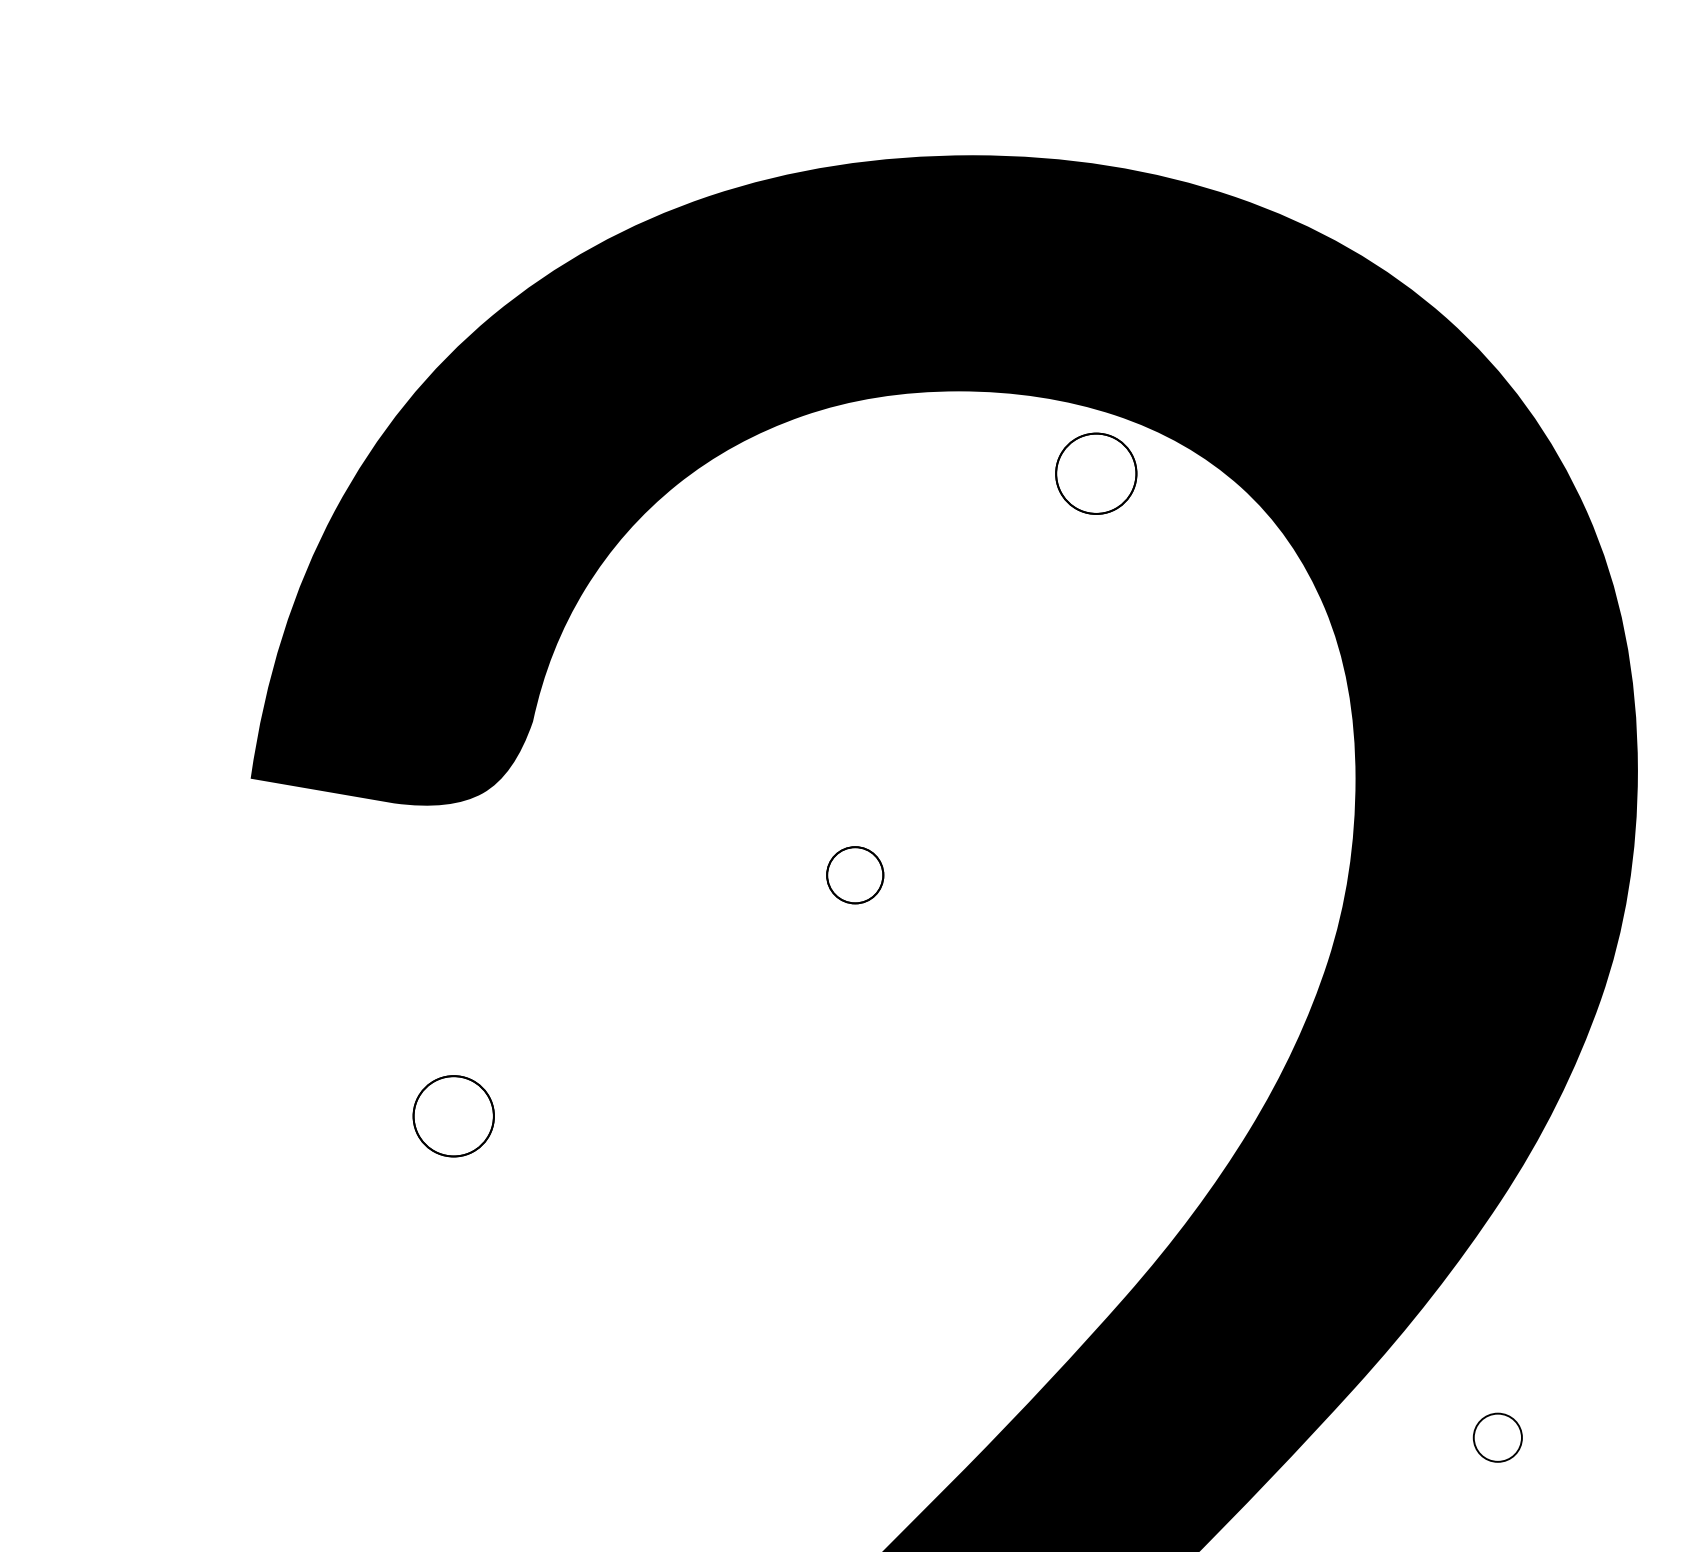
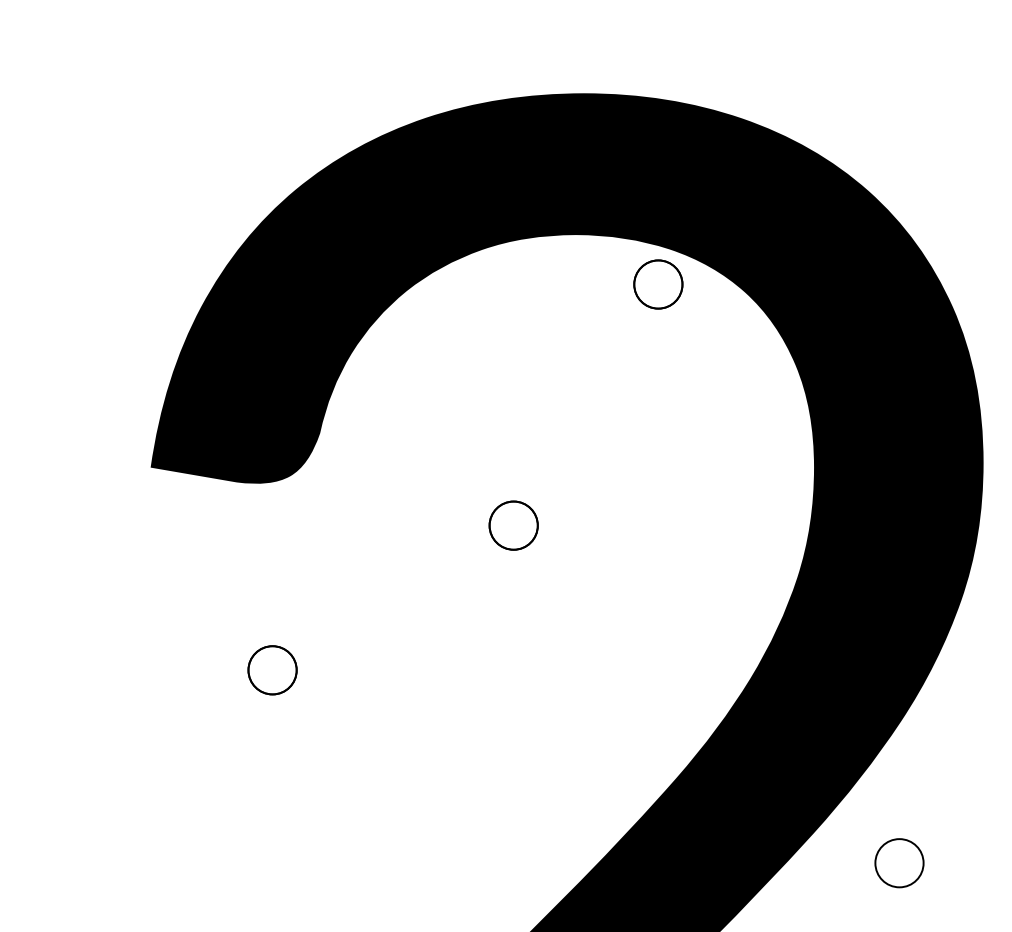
part: (854, 875) -> (513, 525), size x1.43
part: (1497, 1438) -> (899, 863), size x1.67

